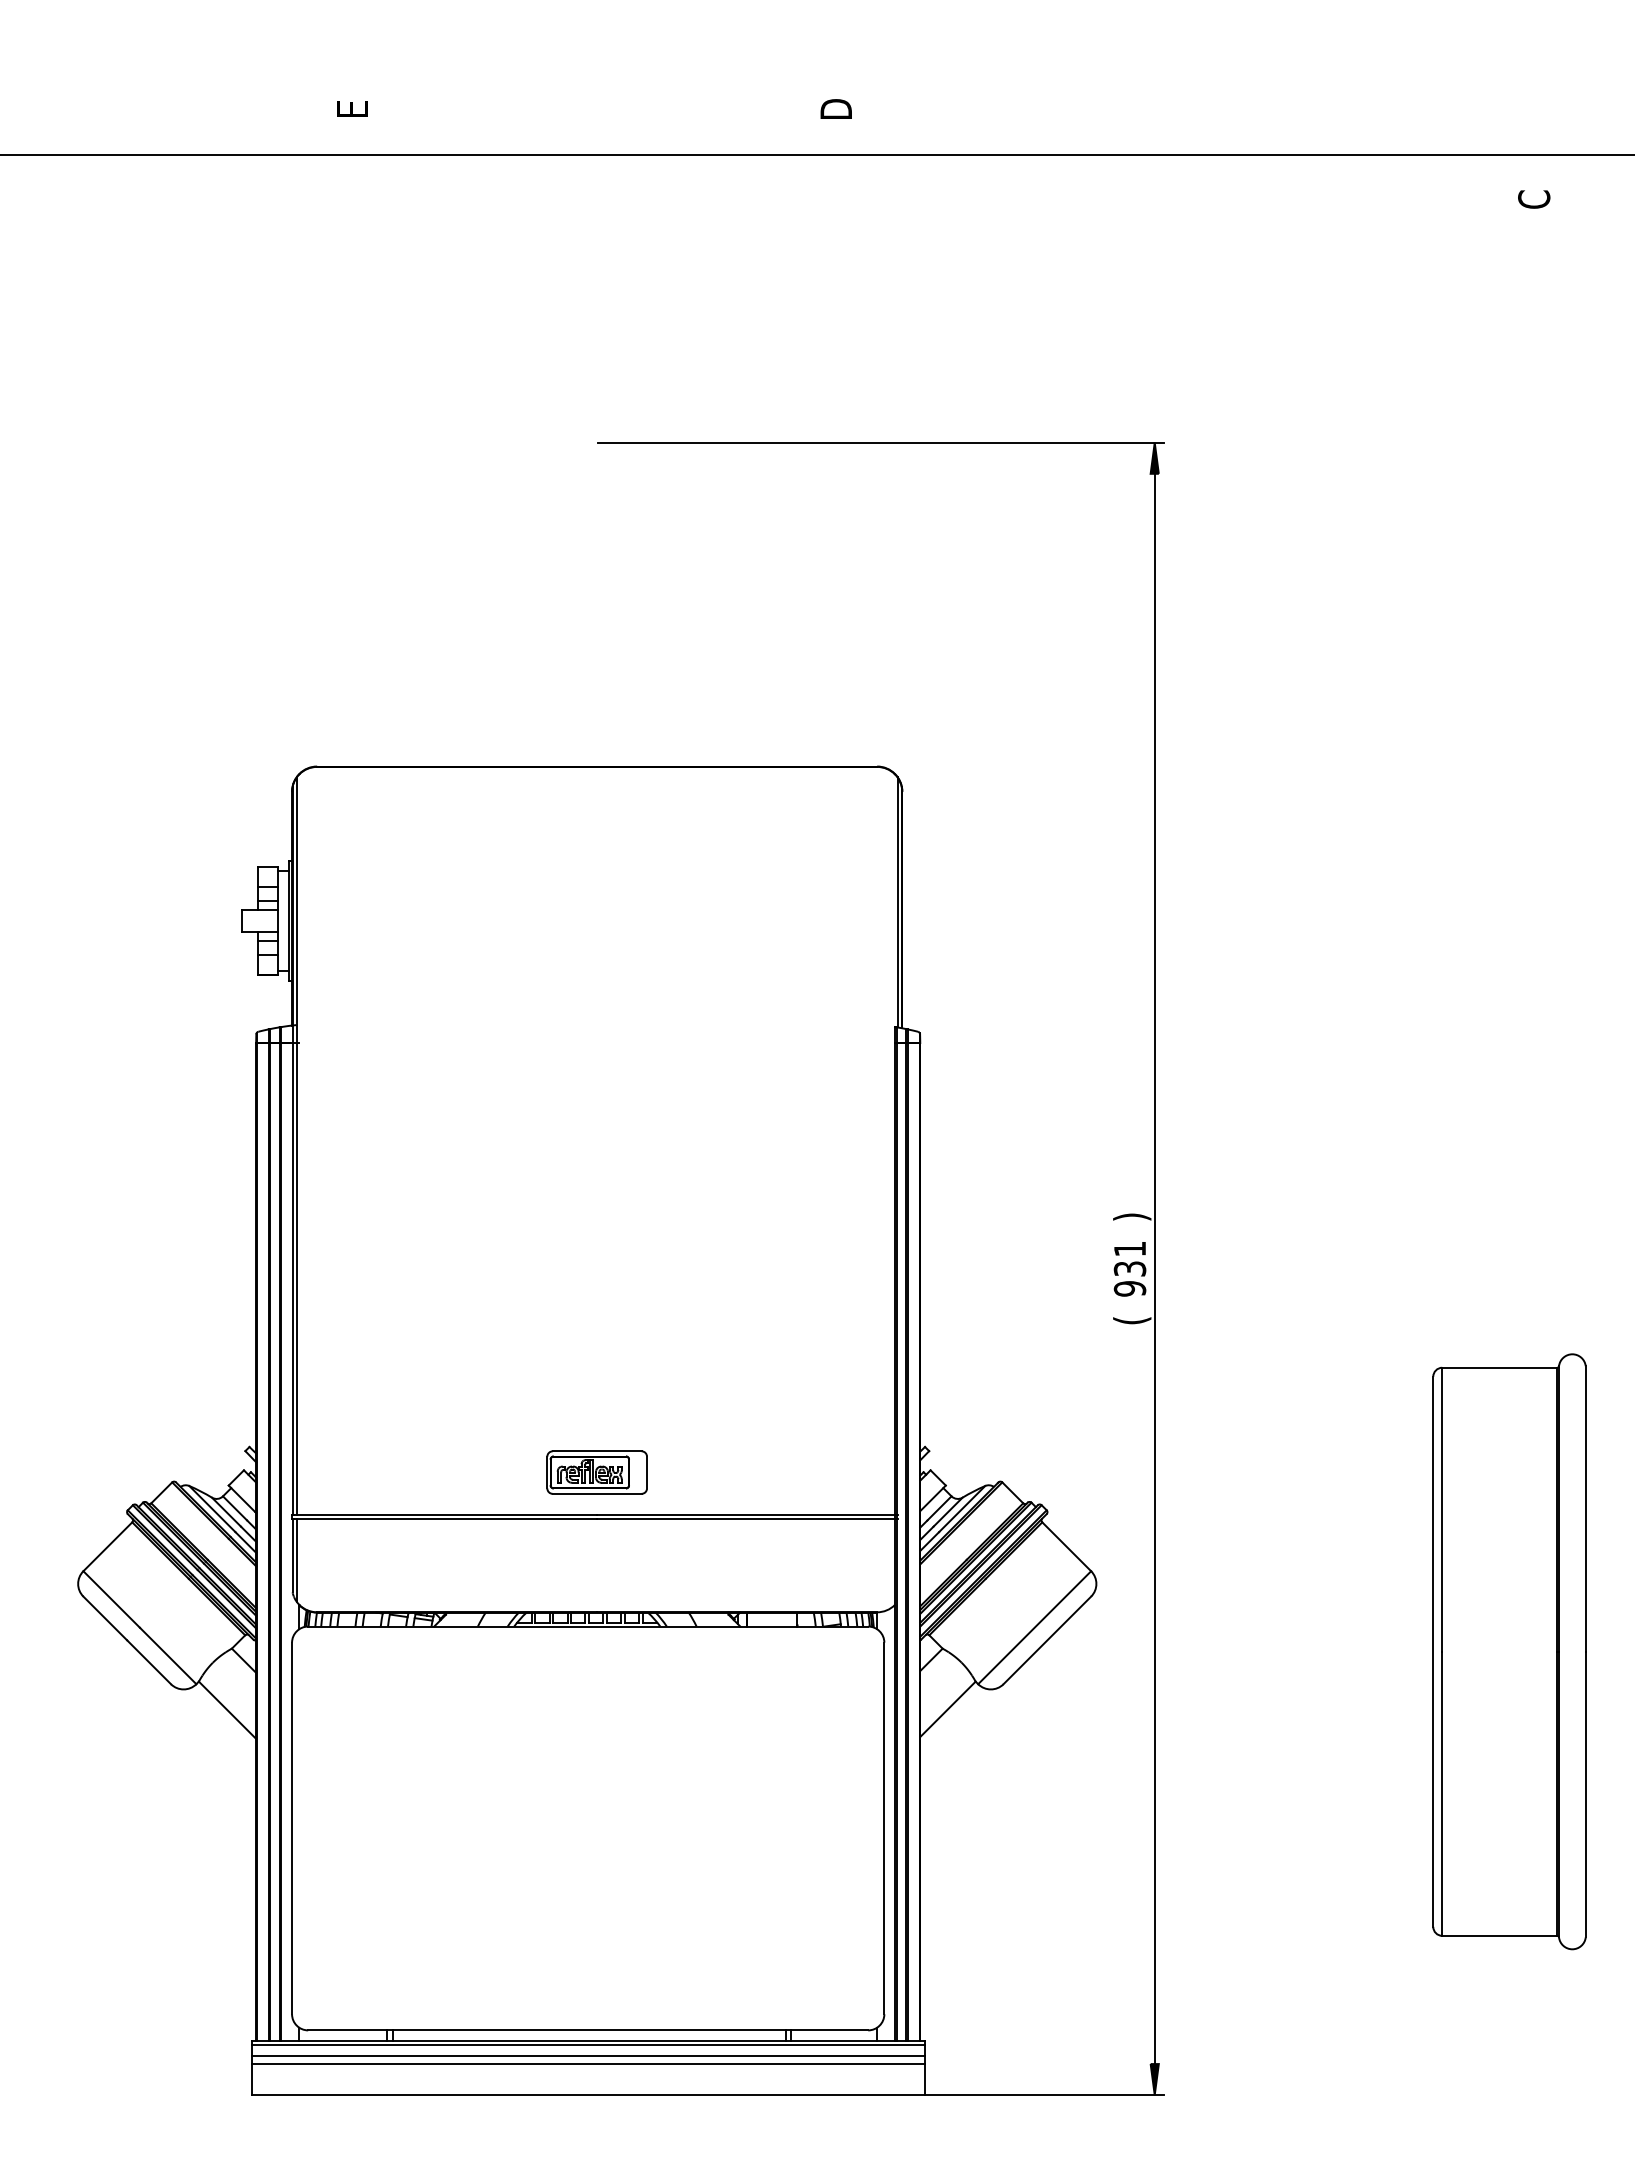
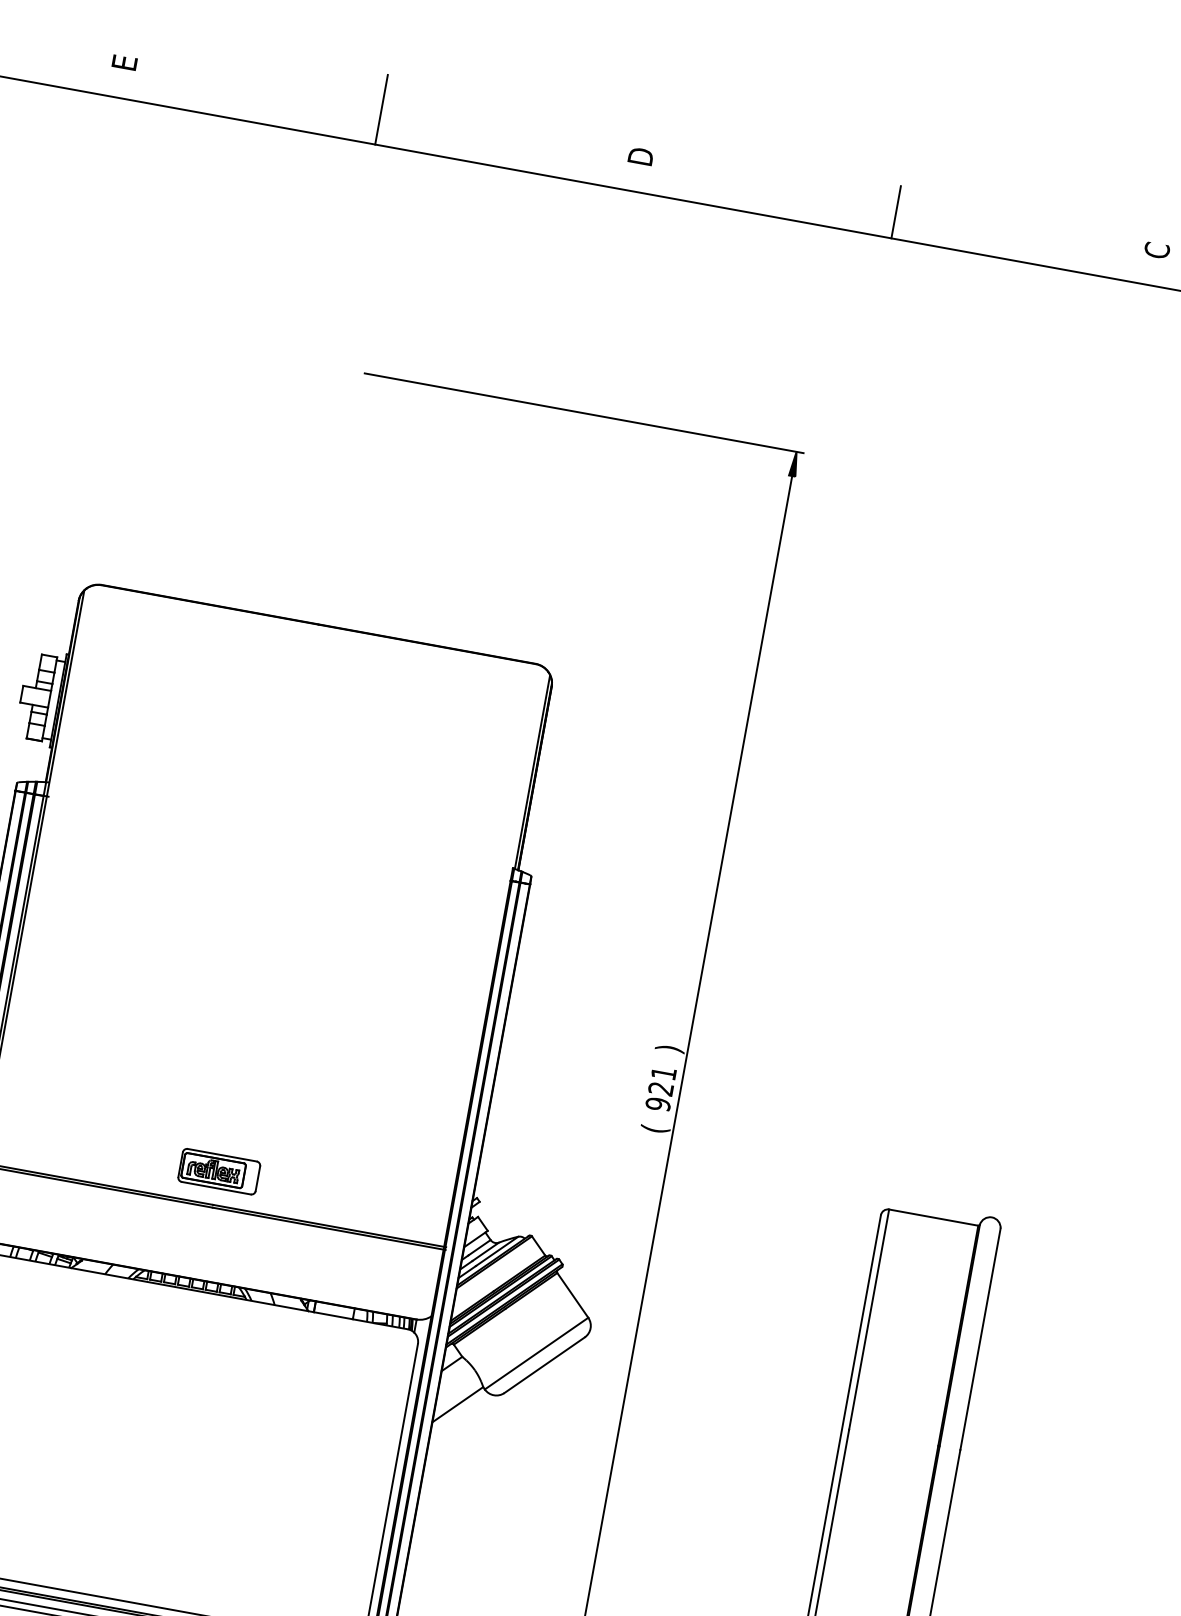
text: (352, 108) -> (124, 62), moved
text: (835, 108) -> (640, 155), moved
line: (558, 109) -> (381, 109), added
line: (1224, 120) -> (896, 211), added
text: (1534, 199) -> (1157, 250), moved
text: (1130, 1268) -> (661, 1088), 931 -> 921

